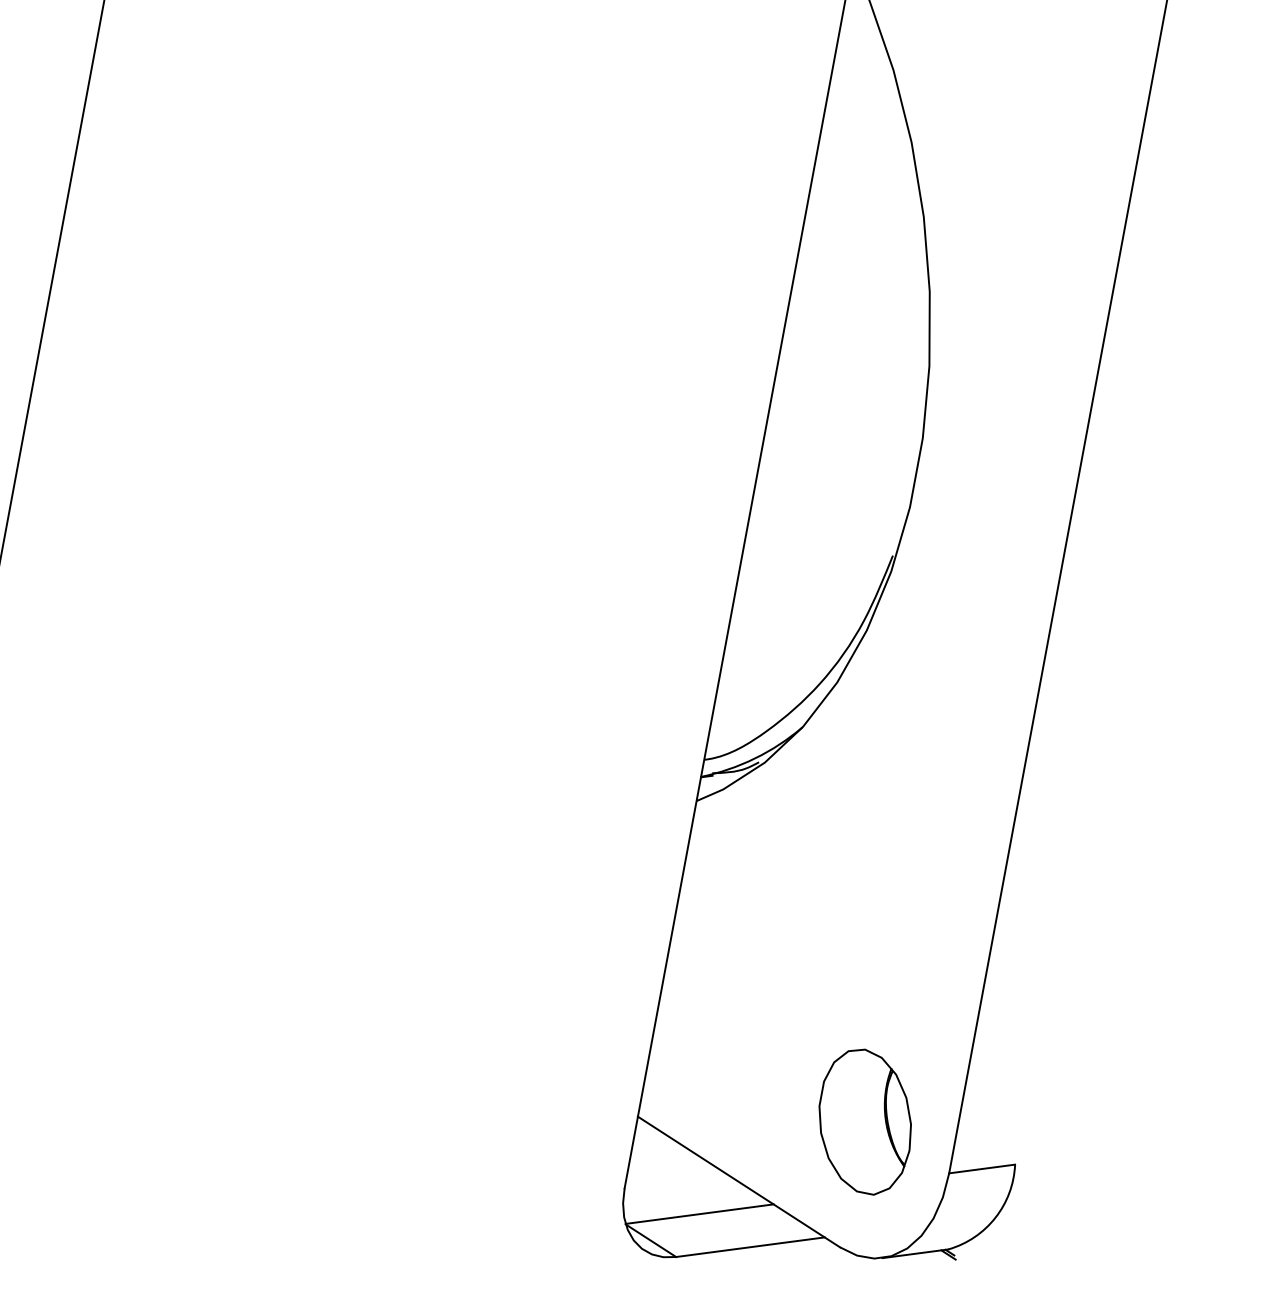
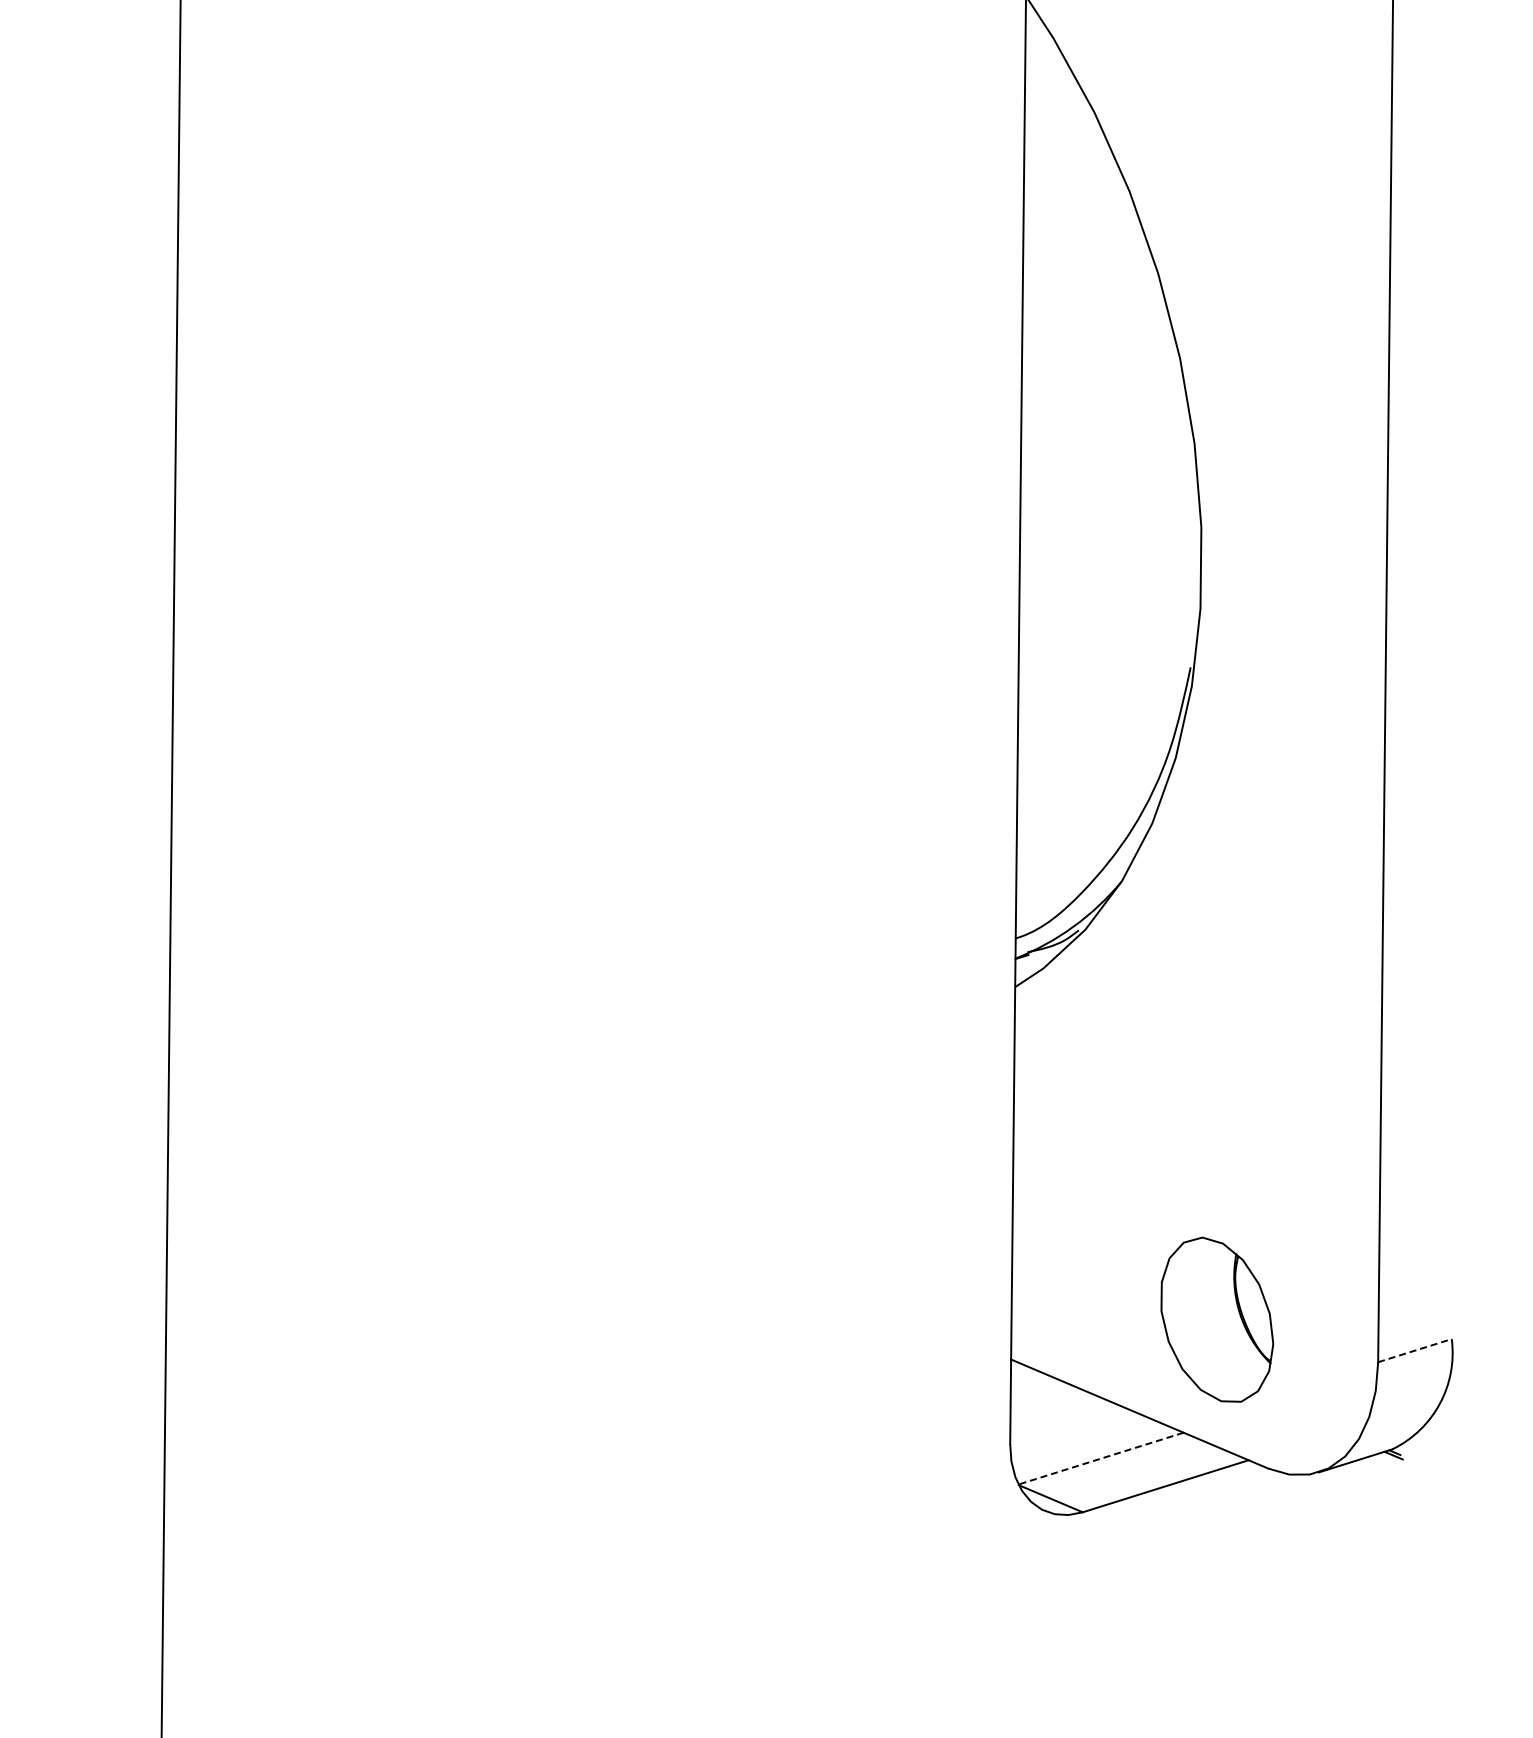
part: (865, 1121) -> (1217, 1319), moved
line: (981, 1168) -> (1414, 1350), solid -> dashed
line: (700, 1214) -> (1101, 1458), solid -> dashed

